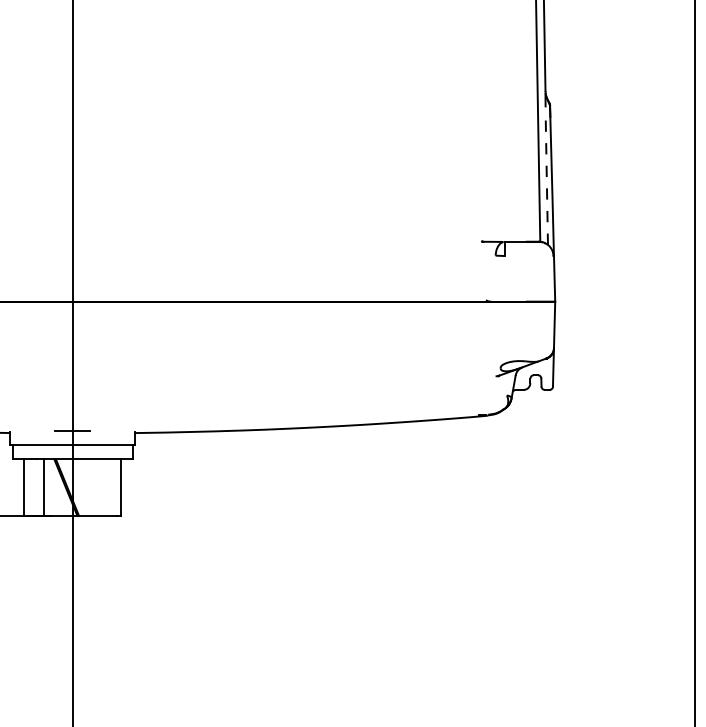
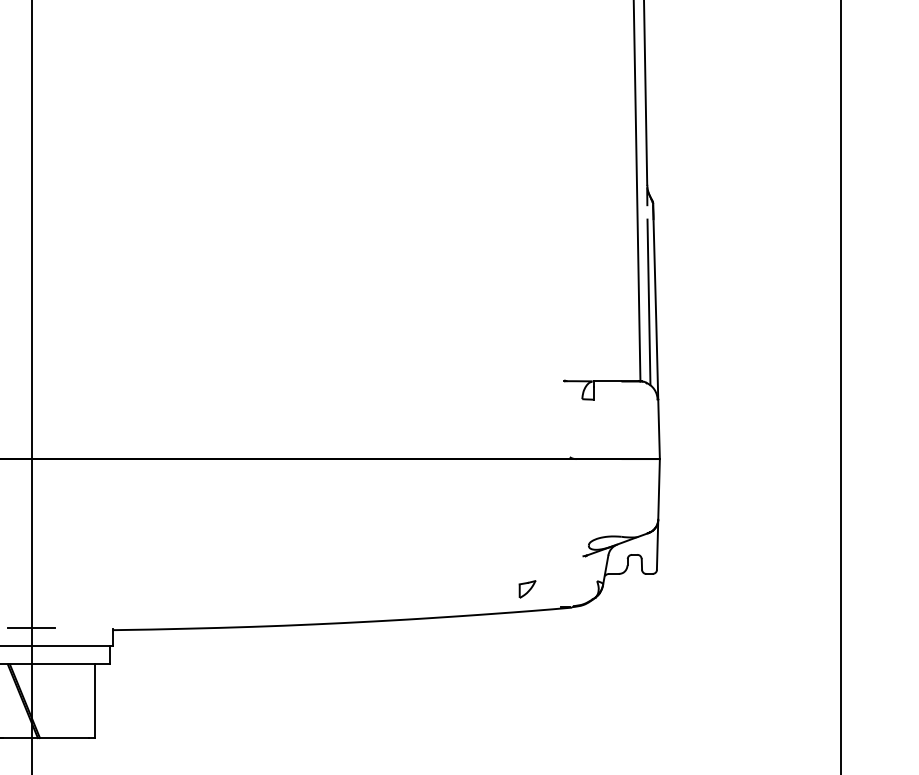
line: (546, 181) -> (648, 302), dashed -> solid
part: (453, 401) -> (527, 589), added

